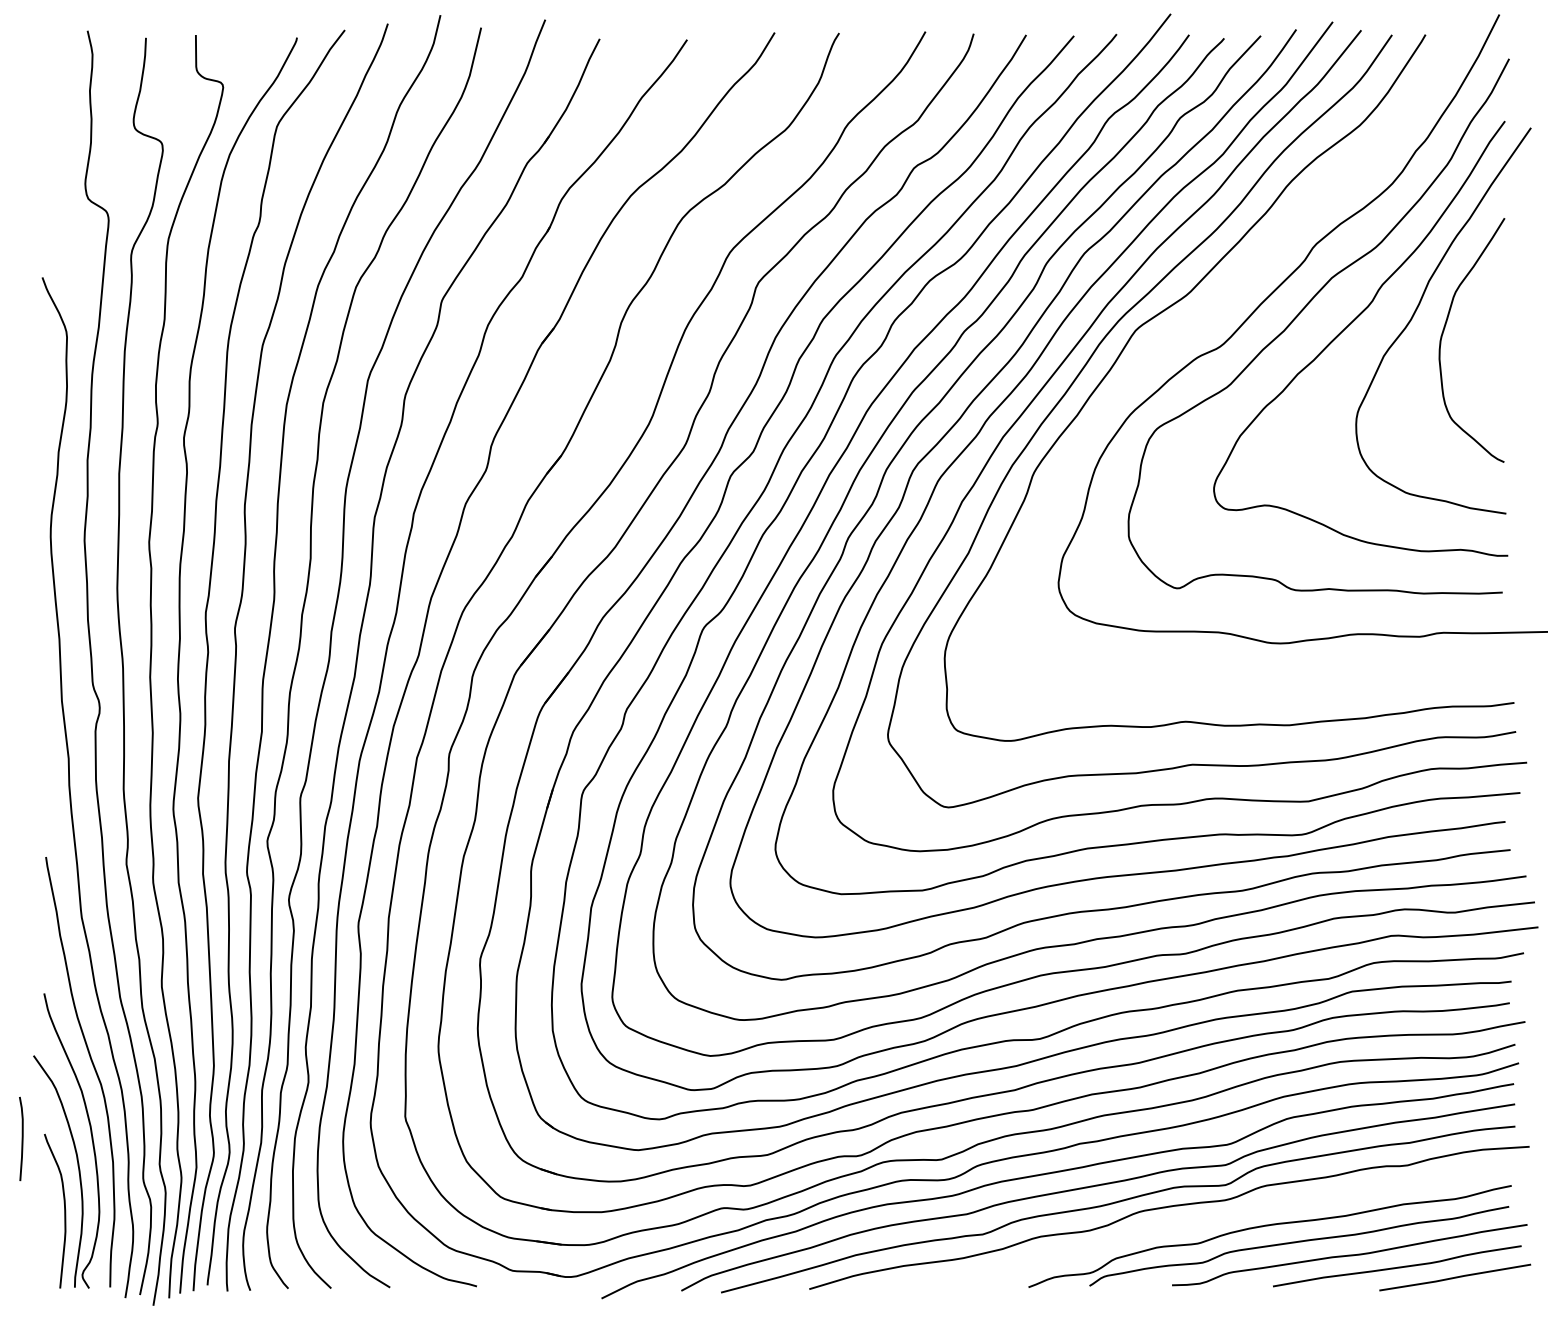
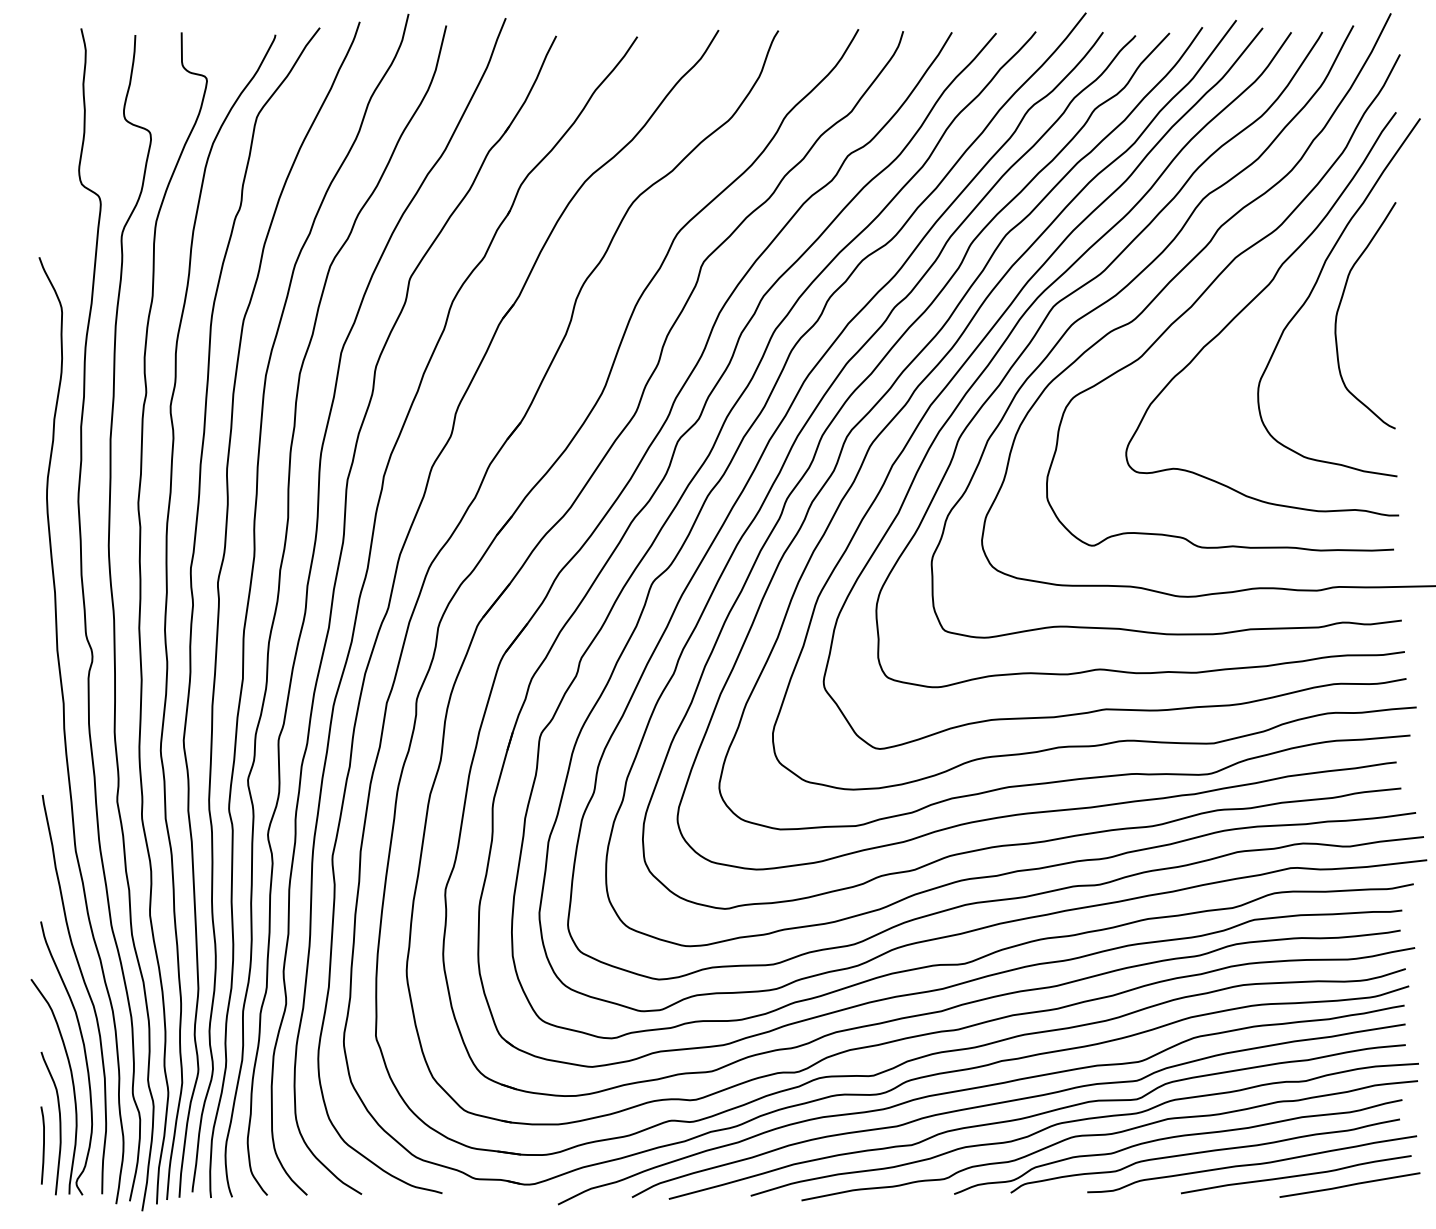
curve: (1212, 312) -> (1124, 289), added
curve: (22, 1138) -> (43, 1145), moved
curve: (1195, 1224) -> (1109, 1135), added

